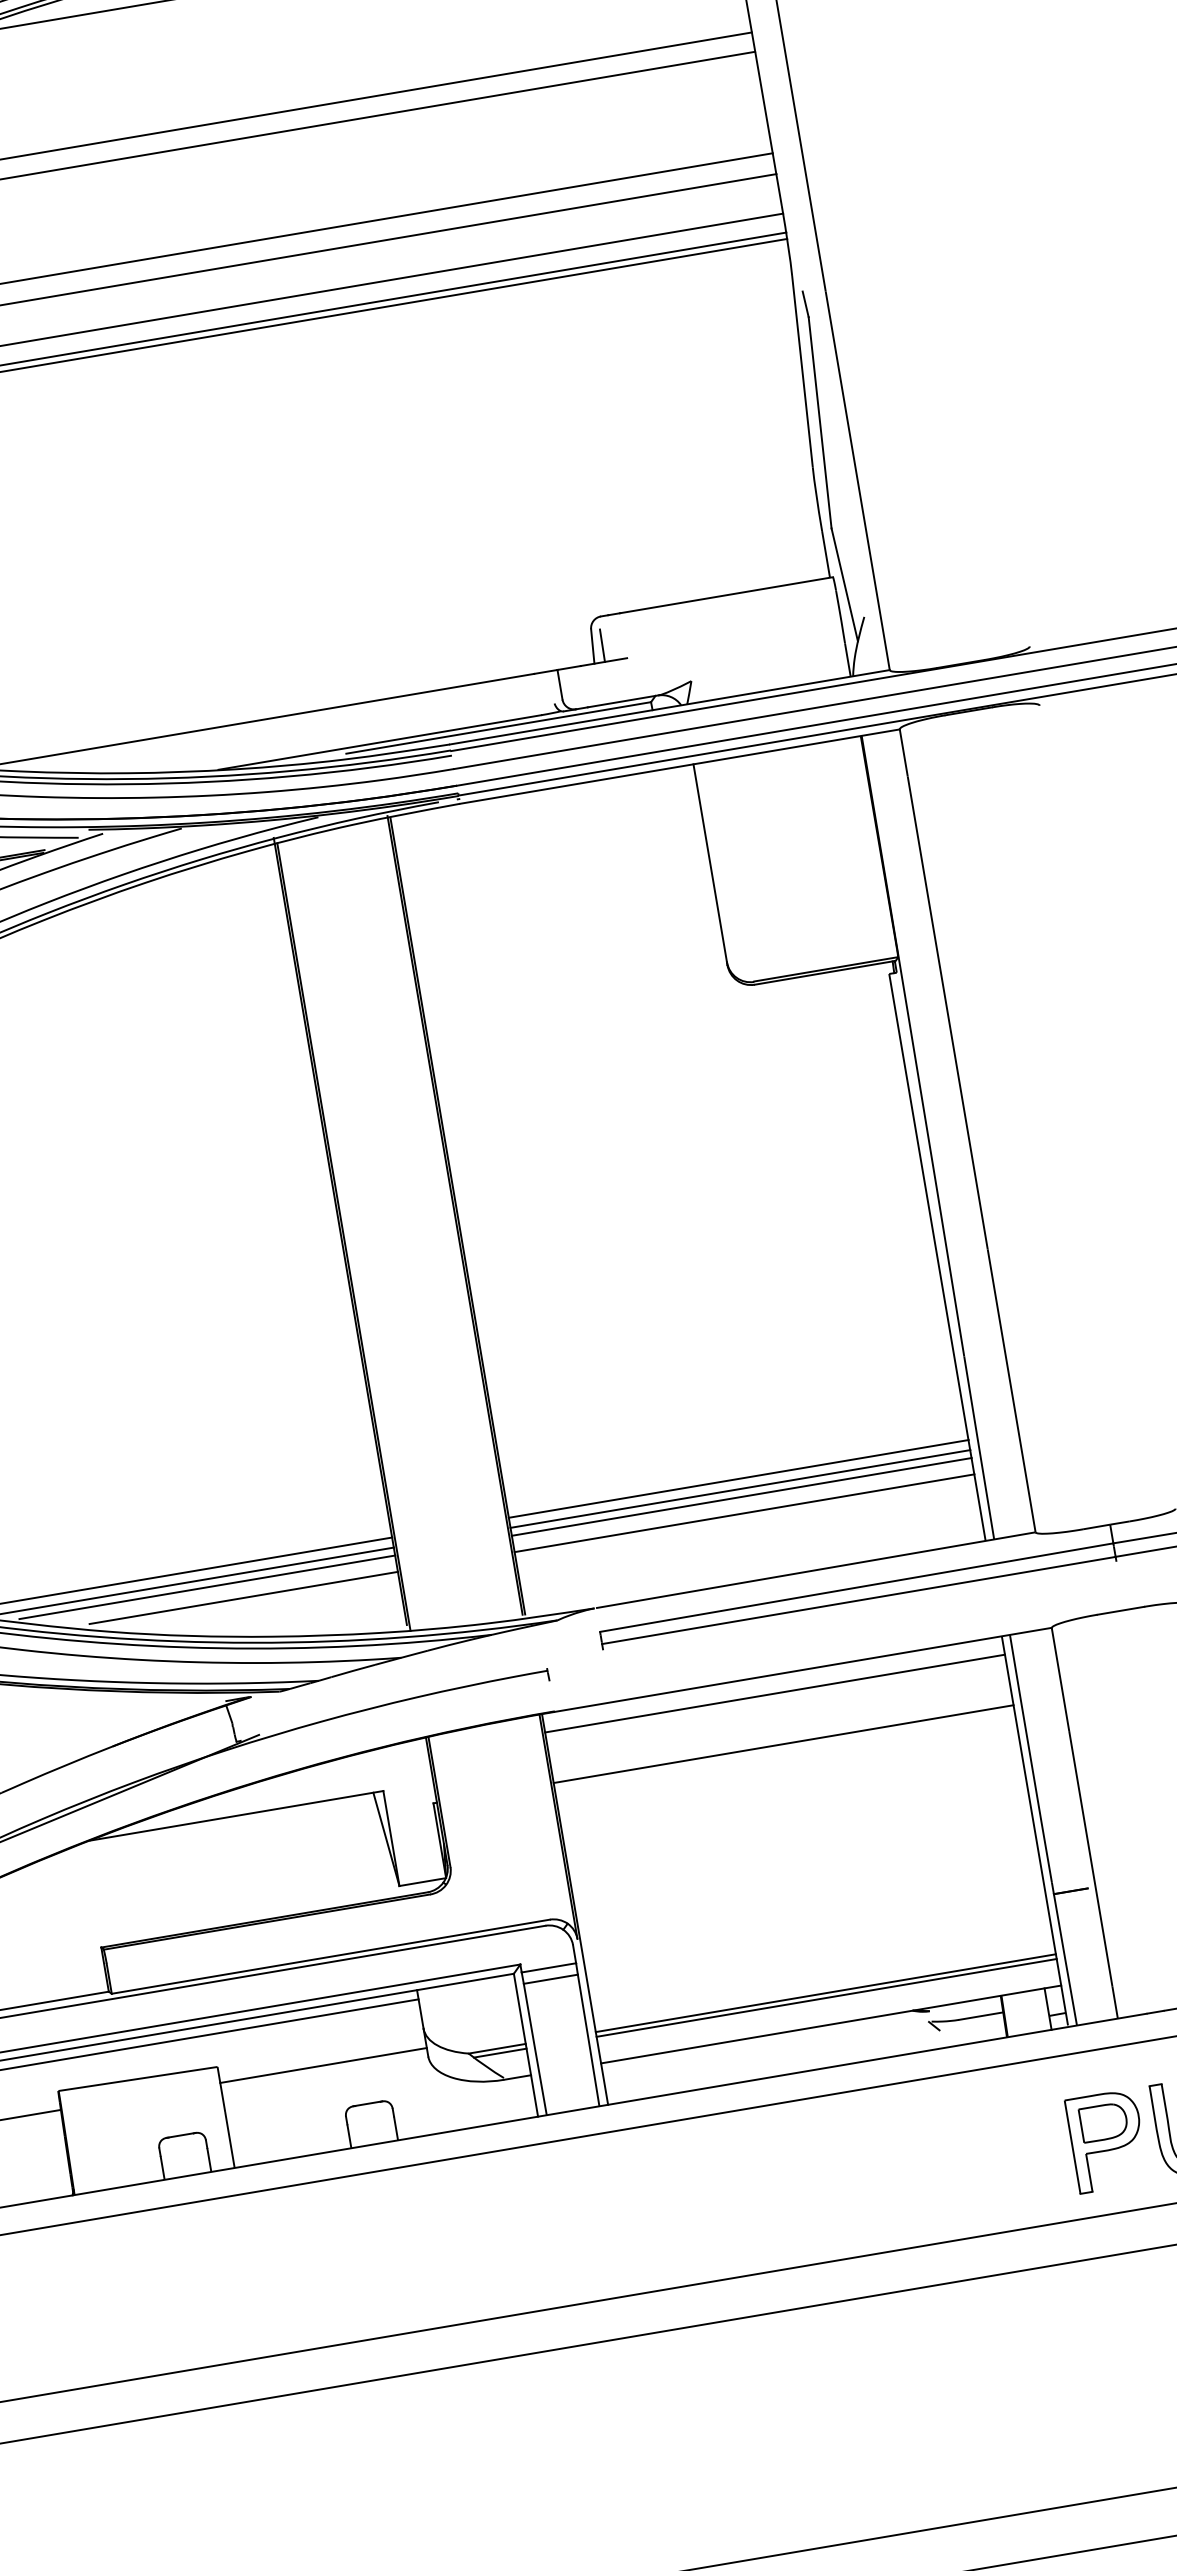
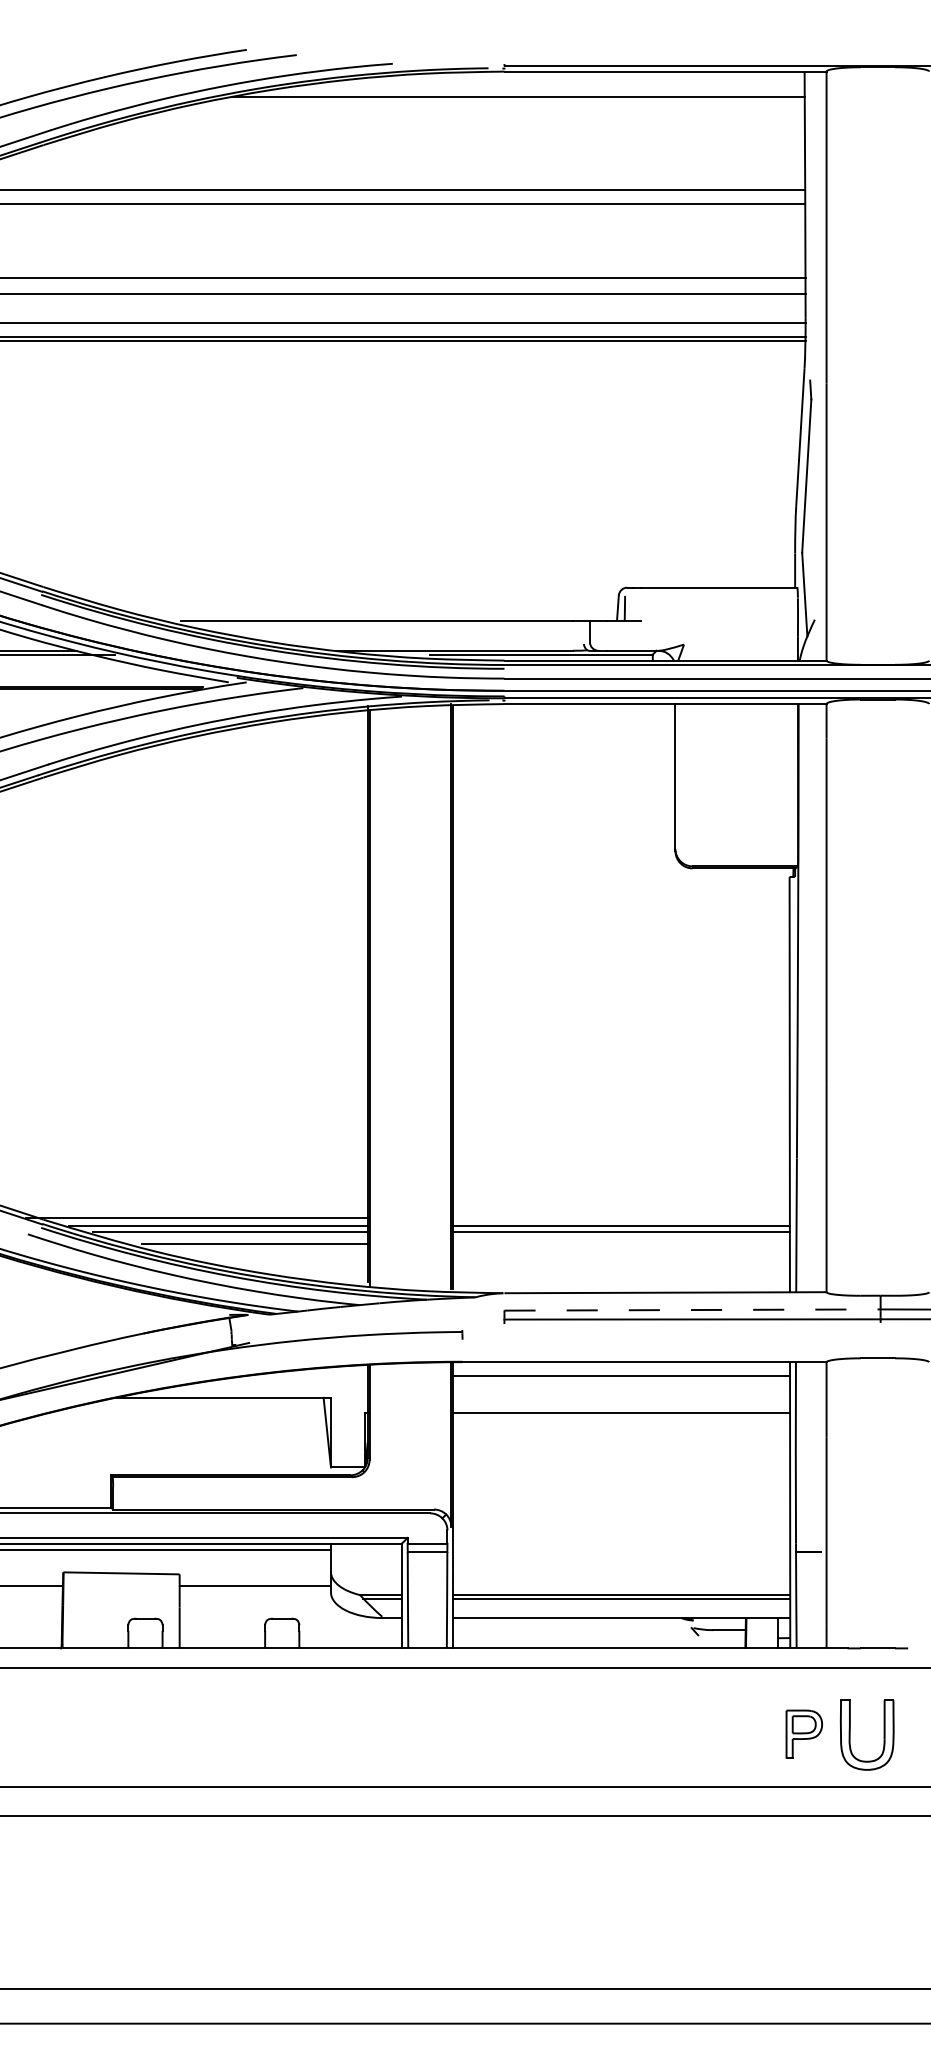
line: (738, 1479) -> (621, 1218), removed
line: (744, 1513) -> (621, 1243), removed
line: (858, 1588) -> (693, 1310), solid -> dashed
part: (1107, 2141) -> (804, 1734), size x0.7

